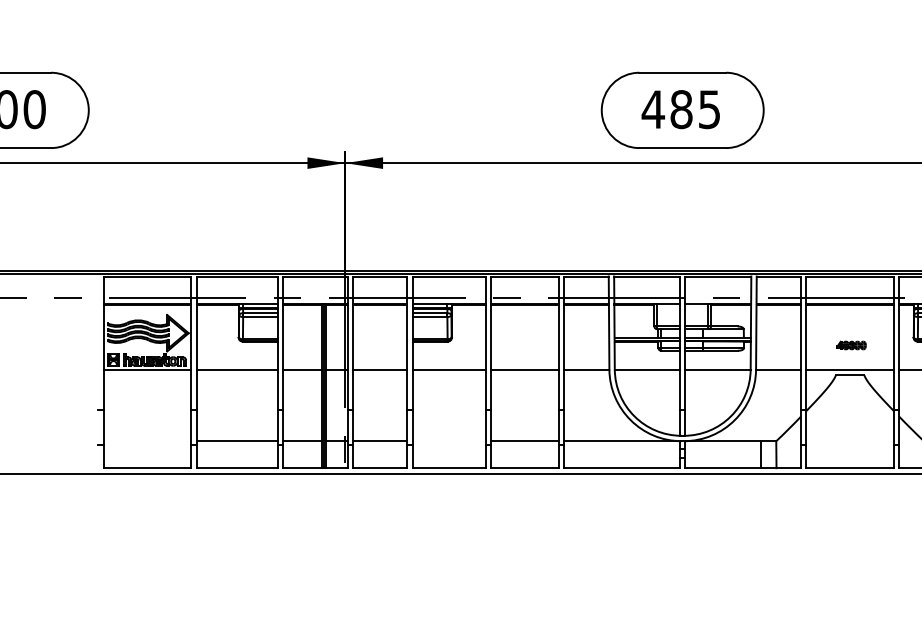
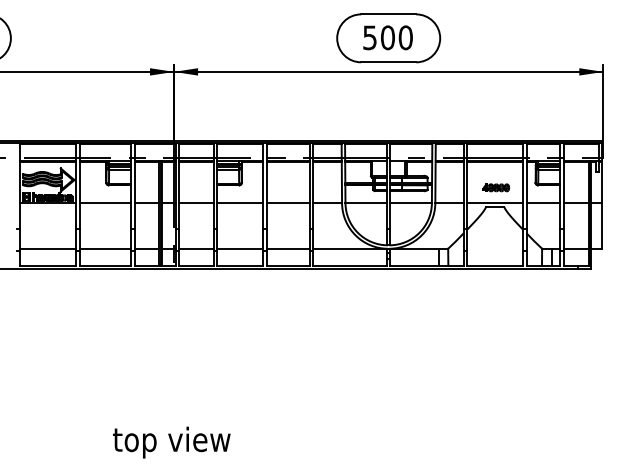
text: (680, 109) -> (387, 37), 485 -> 500
part: (850, 344) -> (495, 187), size x1.43
line: (147, 440) -> (48, 248), added
line: (448, 440) -> (239, 248), added

